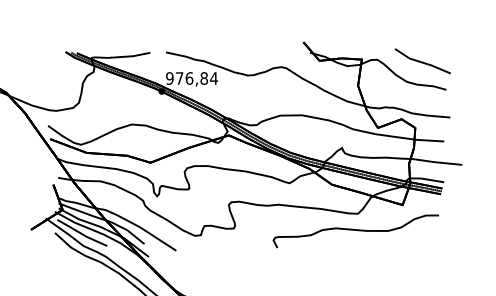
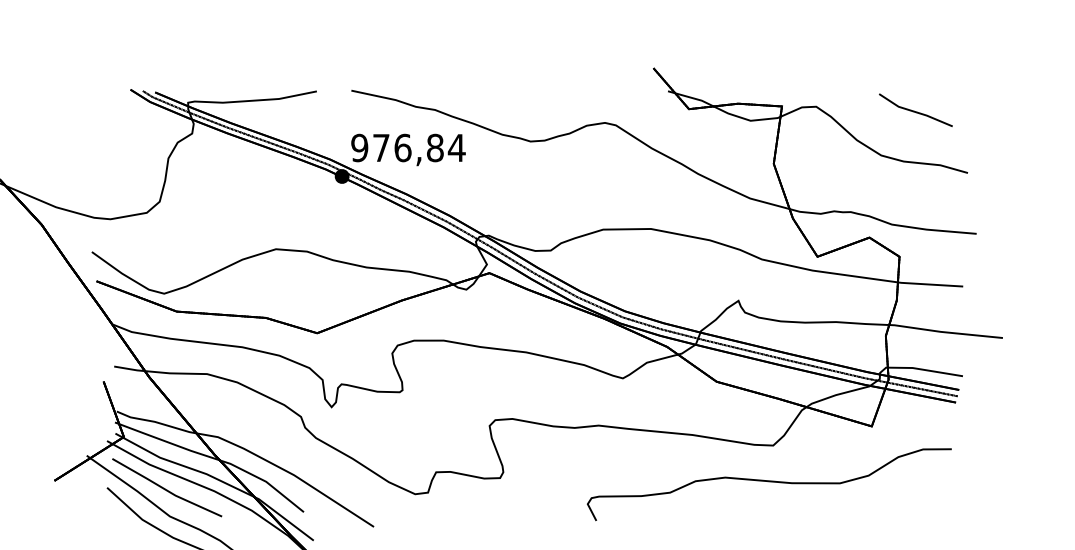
part: (422, 61) -> (915, 110), size x0.6

